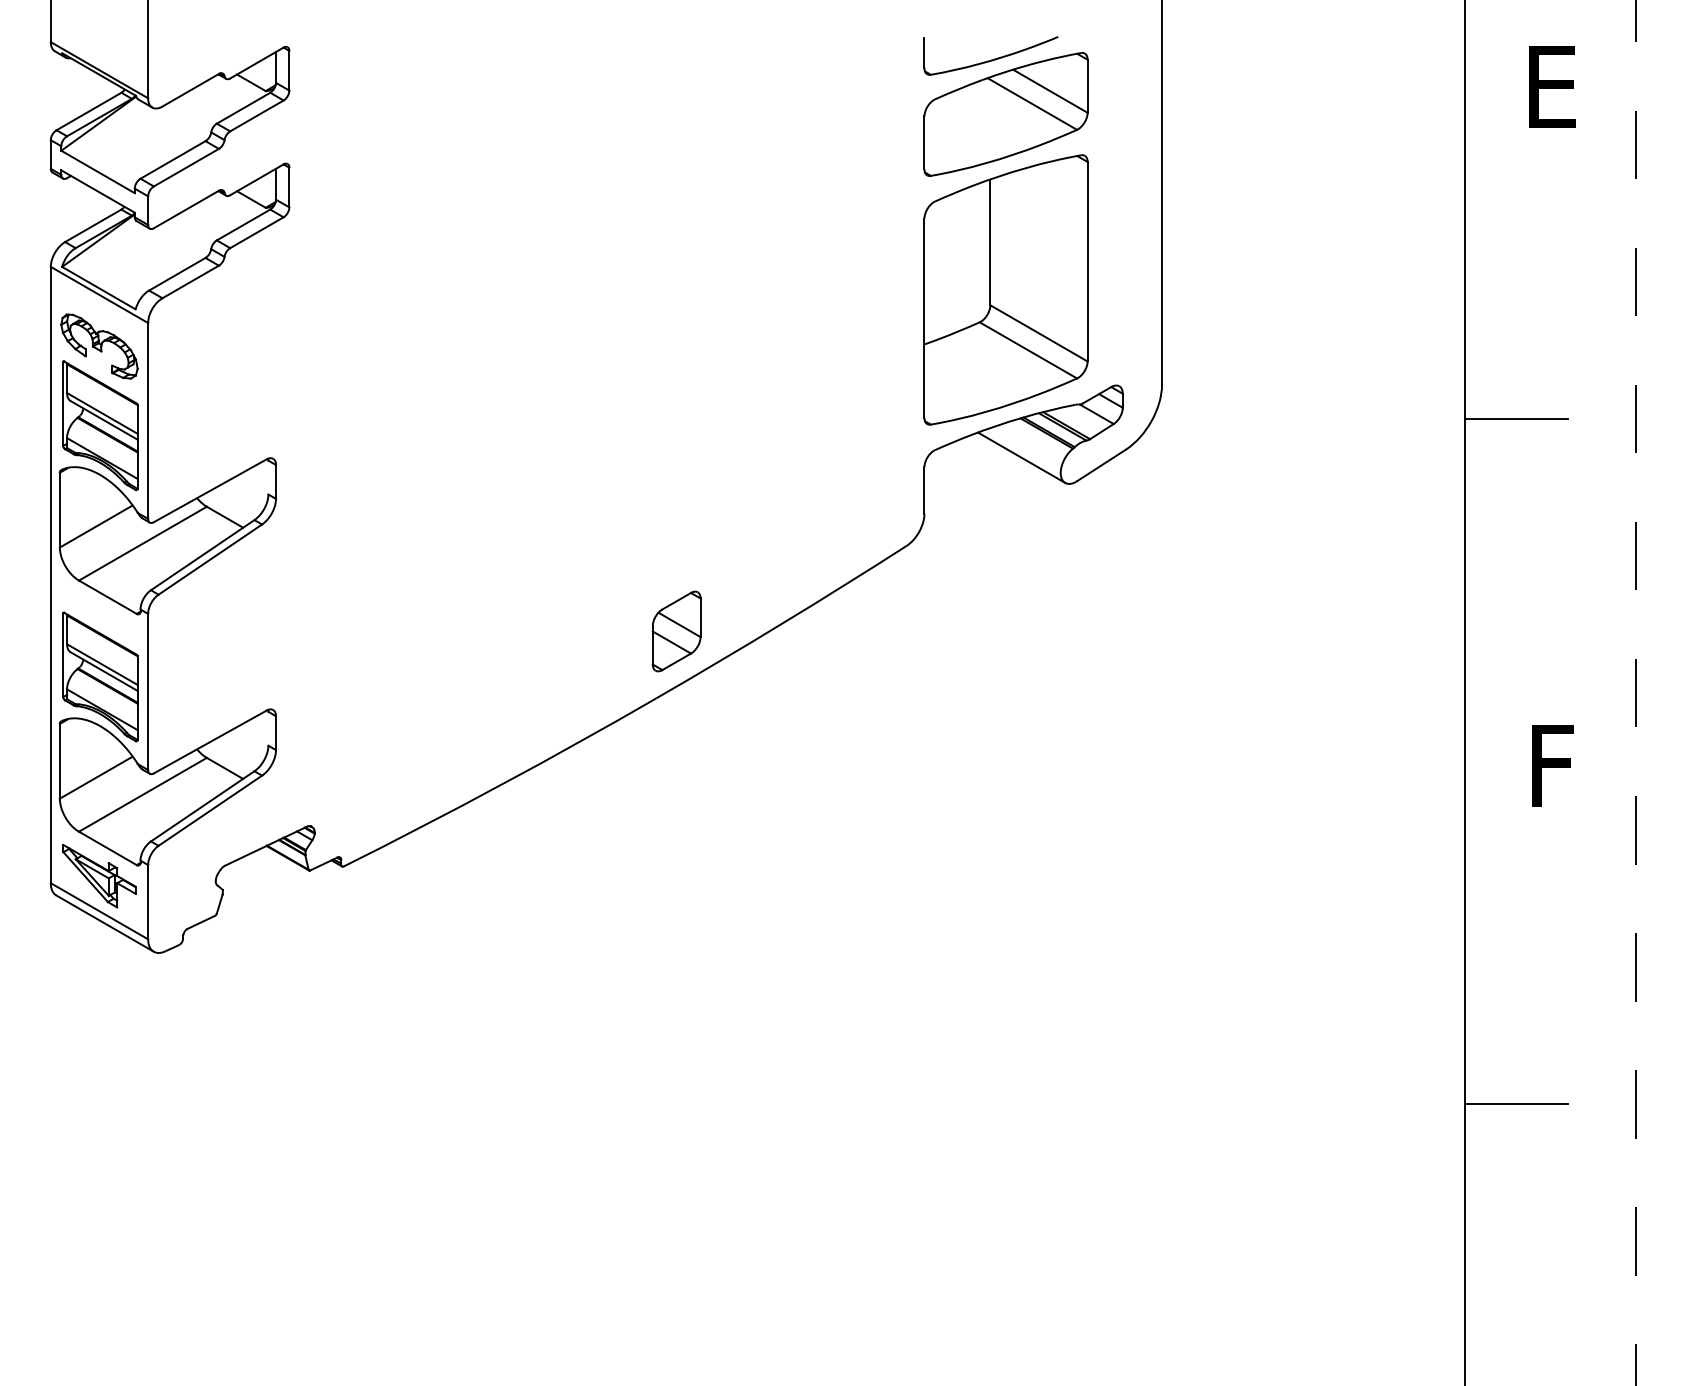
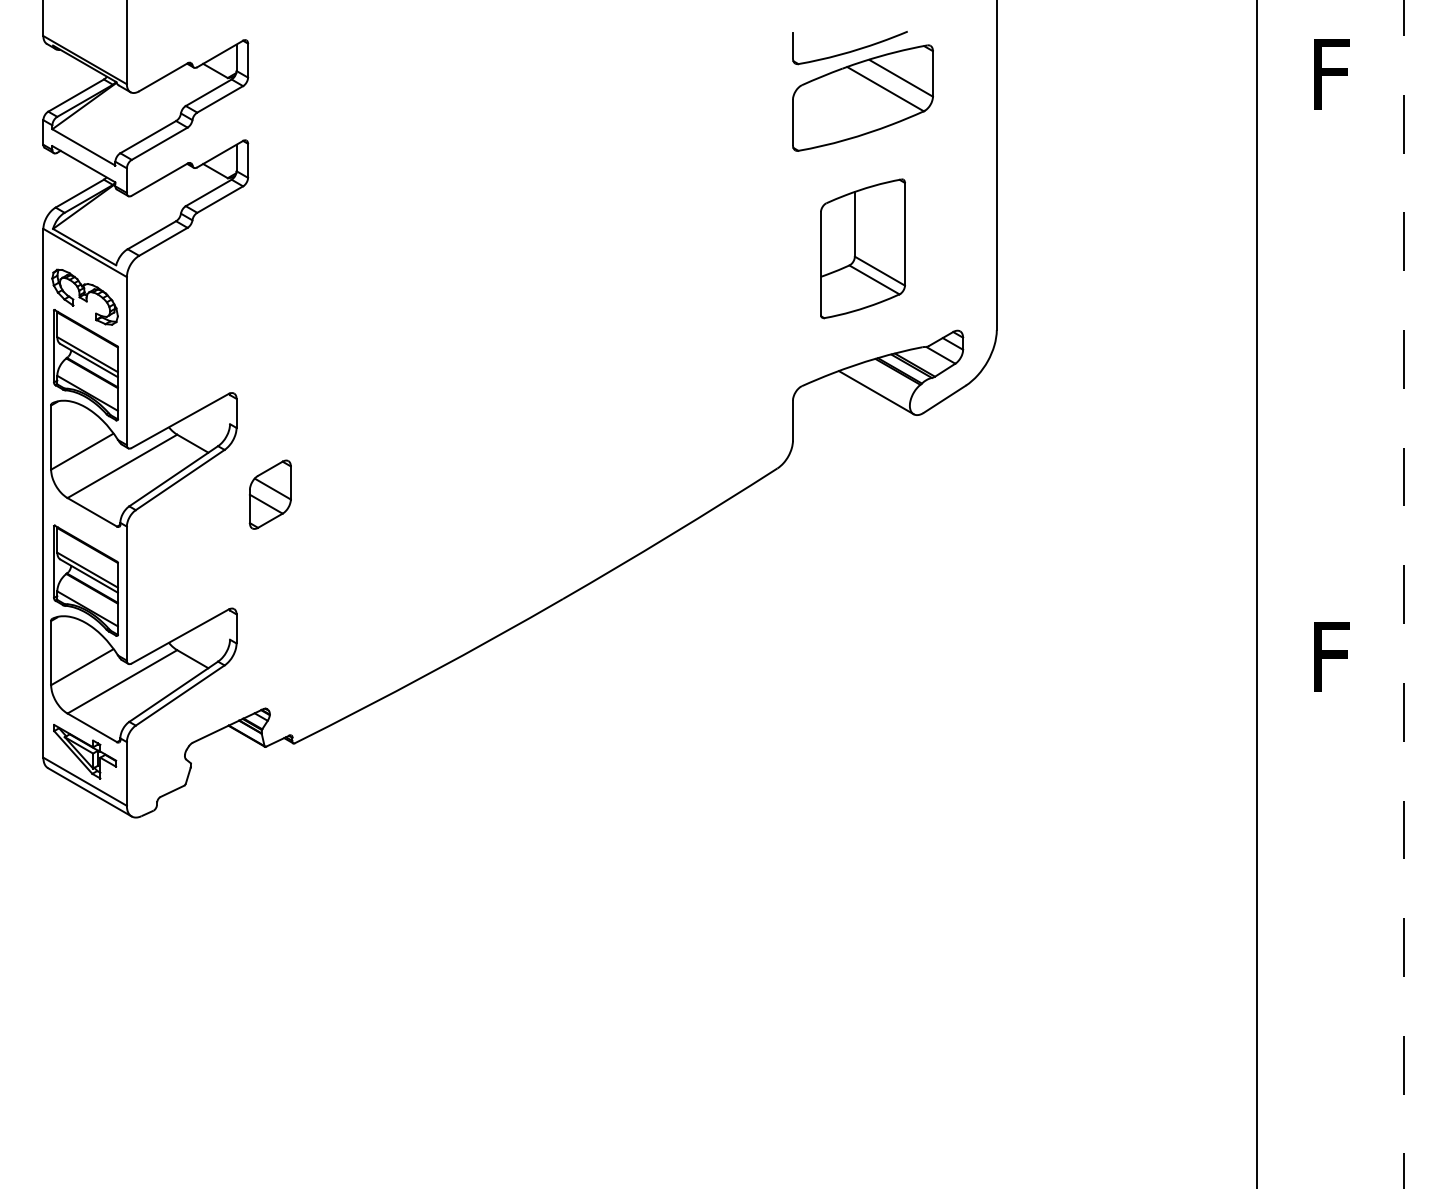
text: (1552, 86) -> (1331, 74), E -> F
part: (1005, 289) -> (862, 248), size x0.6
line: (1515, 419) -> (1300, 359), removed
part: (675, 631) -> (269, 494), moved
line: (1515, 1104) -> (1300, 947), removed

